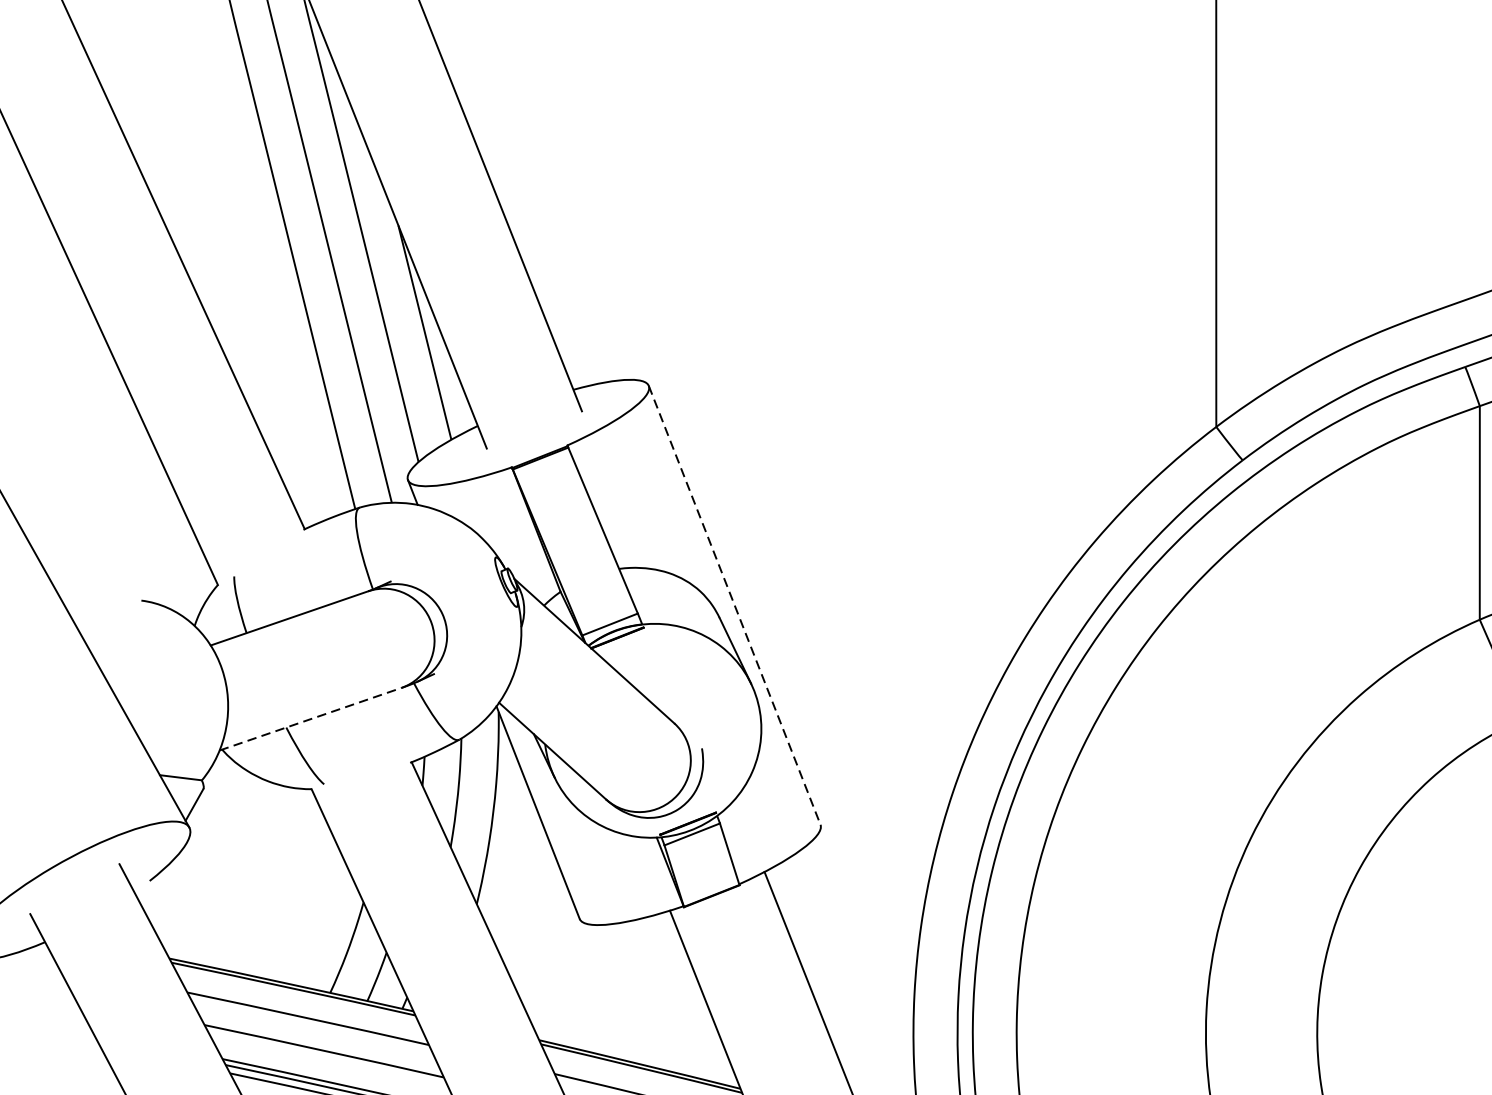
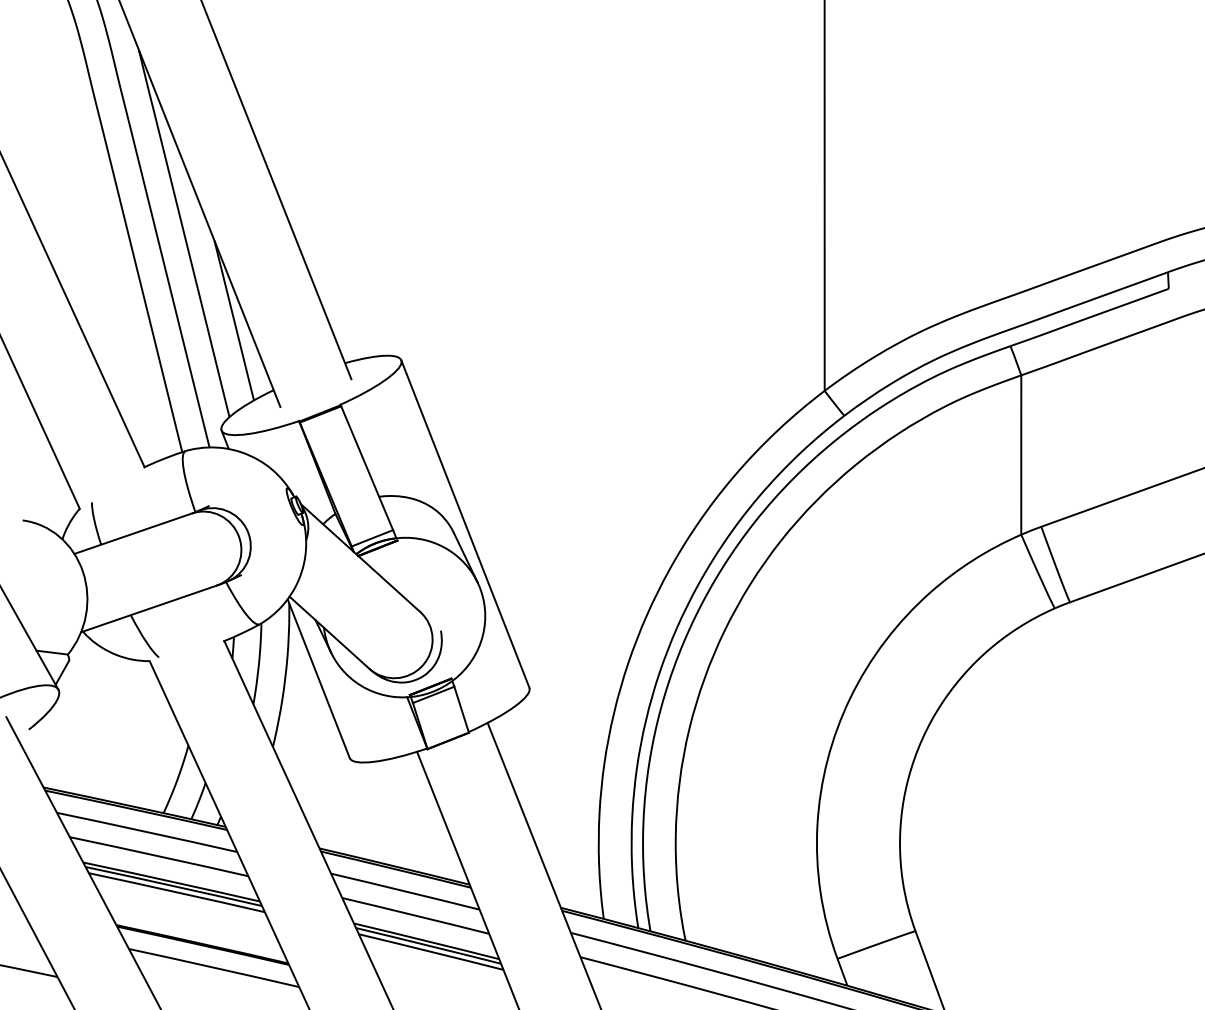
line: (734, 604) -> (465, 523), dashed -> solid
line: (310, 718) -> (148, 608), dashed -> solid

